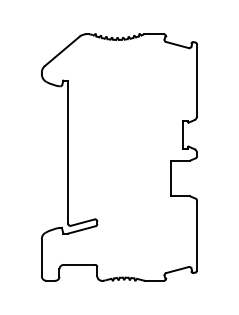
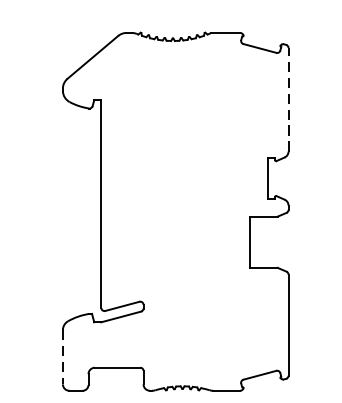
line: (197, 80) -> (289, 99), solid -> dashed
line: (41, 257) -> (62, 357), solid -> dashed

